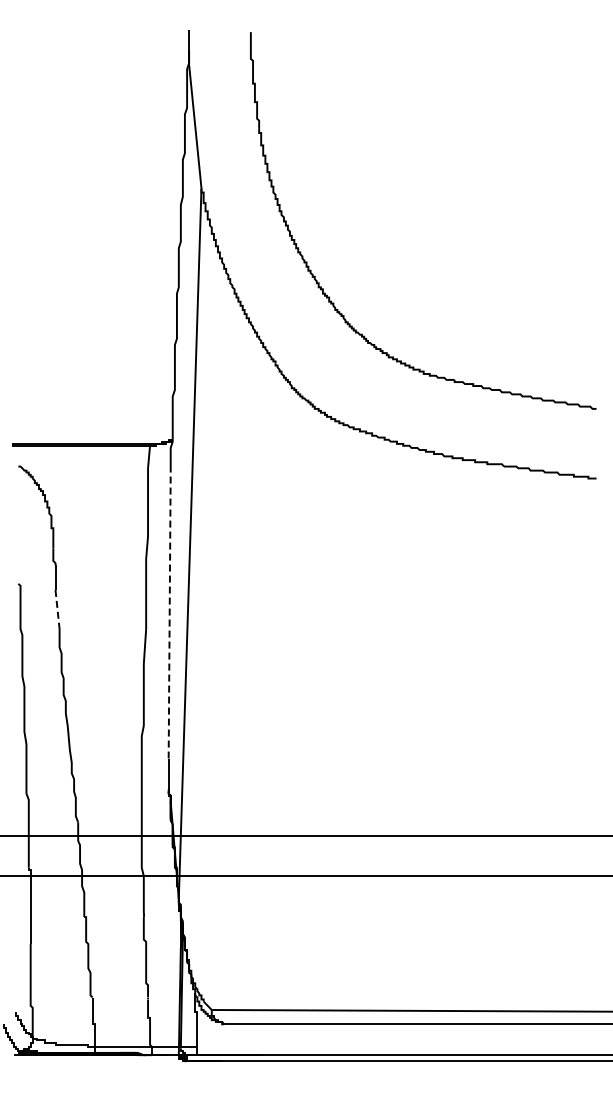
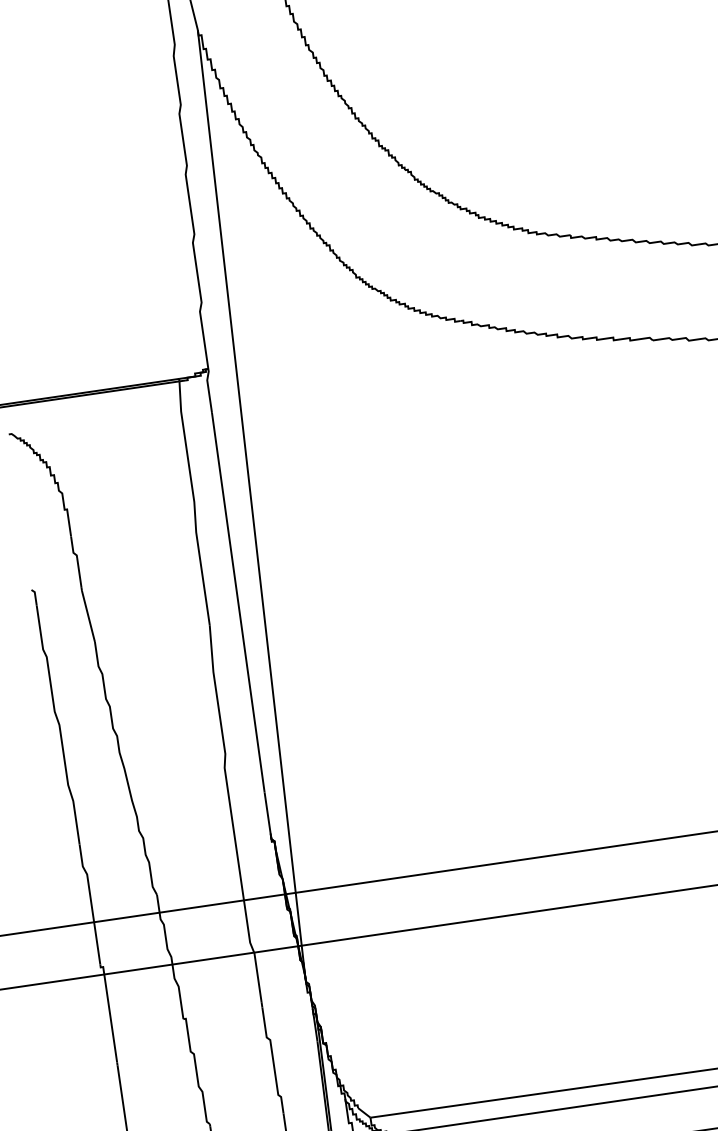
line: (57, 609) -> (88, 616), dashed -> solid
line: (169, 615) -> (238, 602), dashed -> solid

